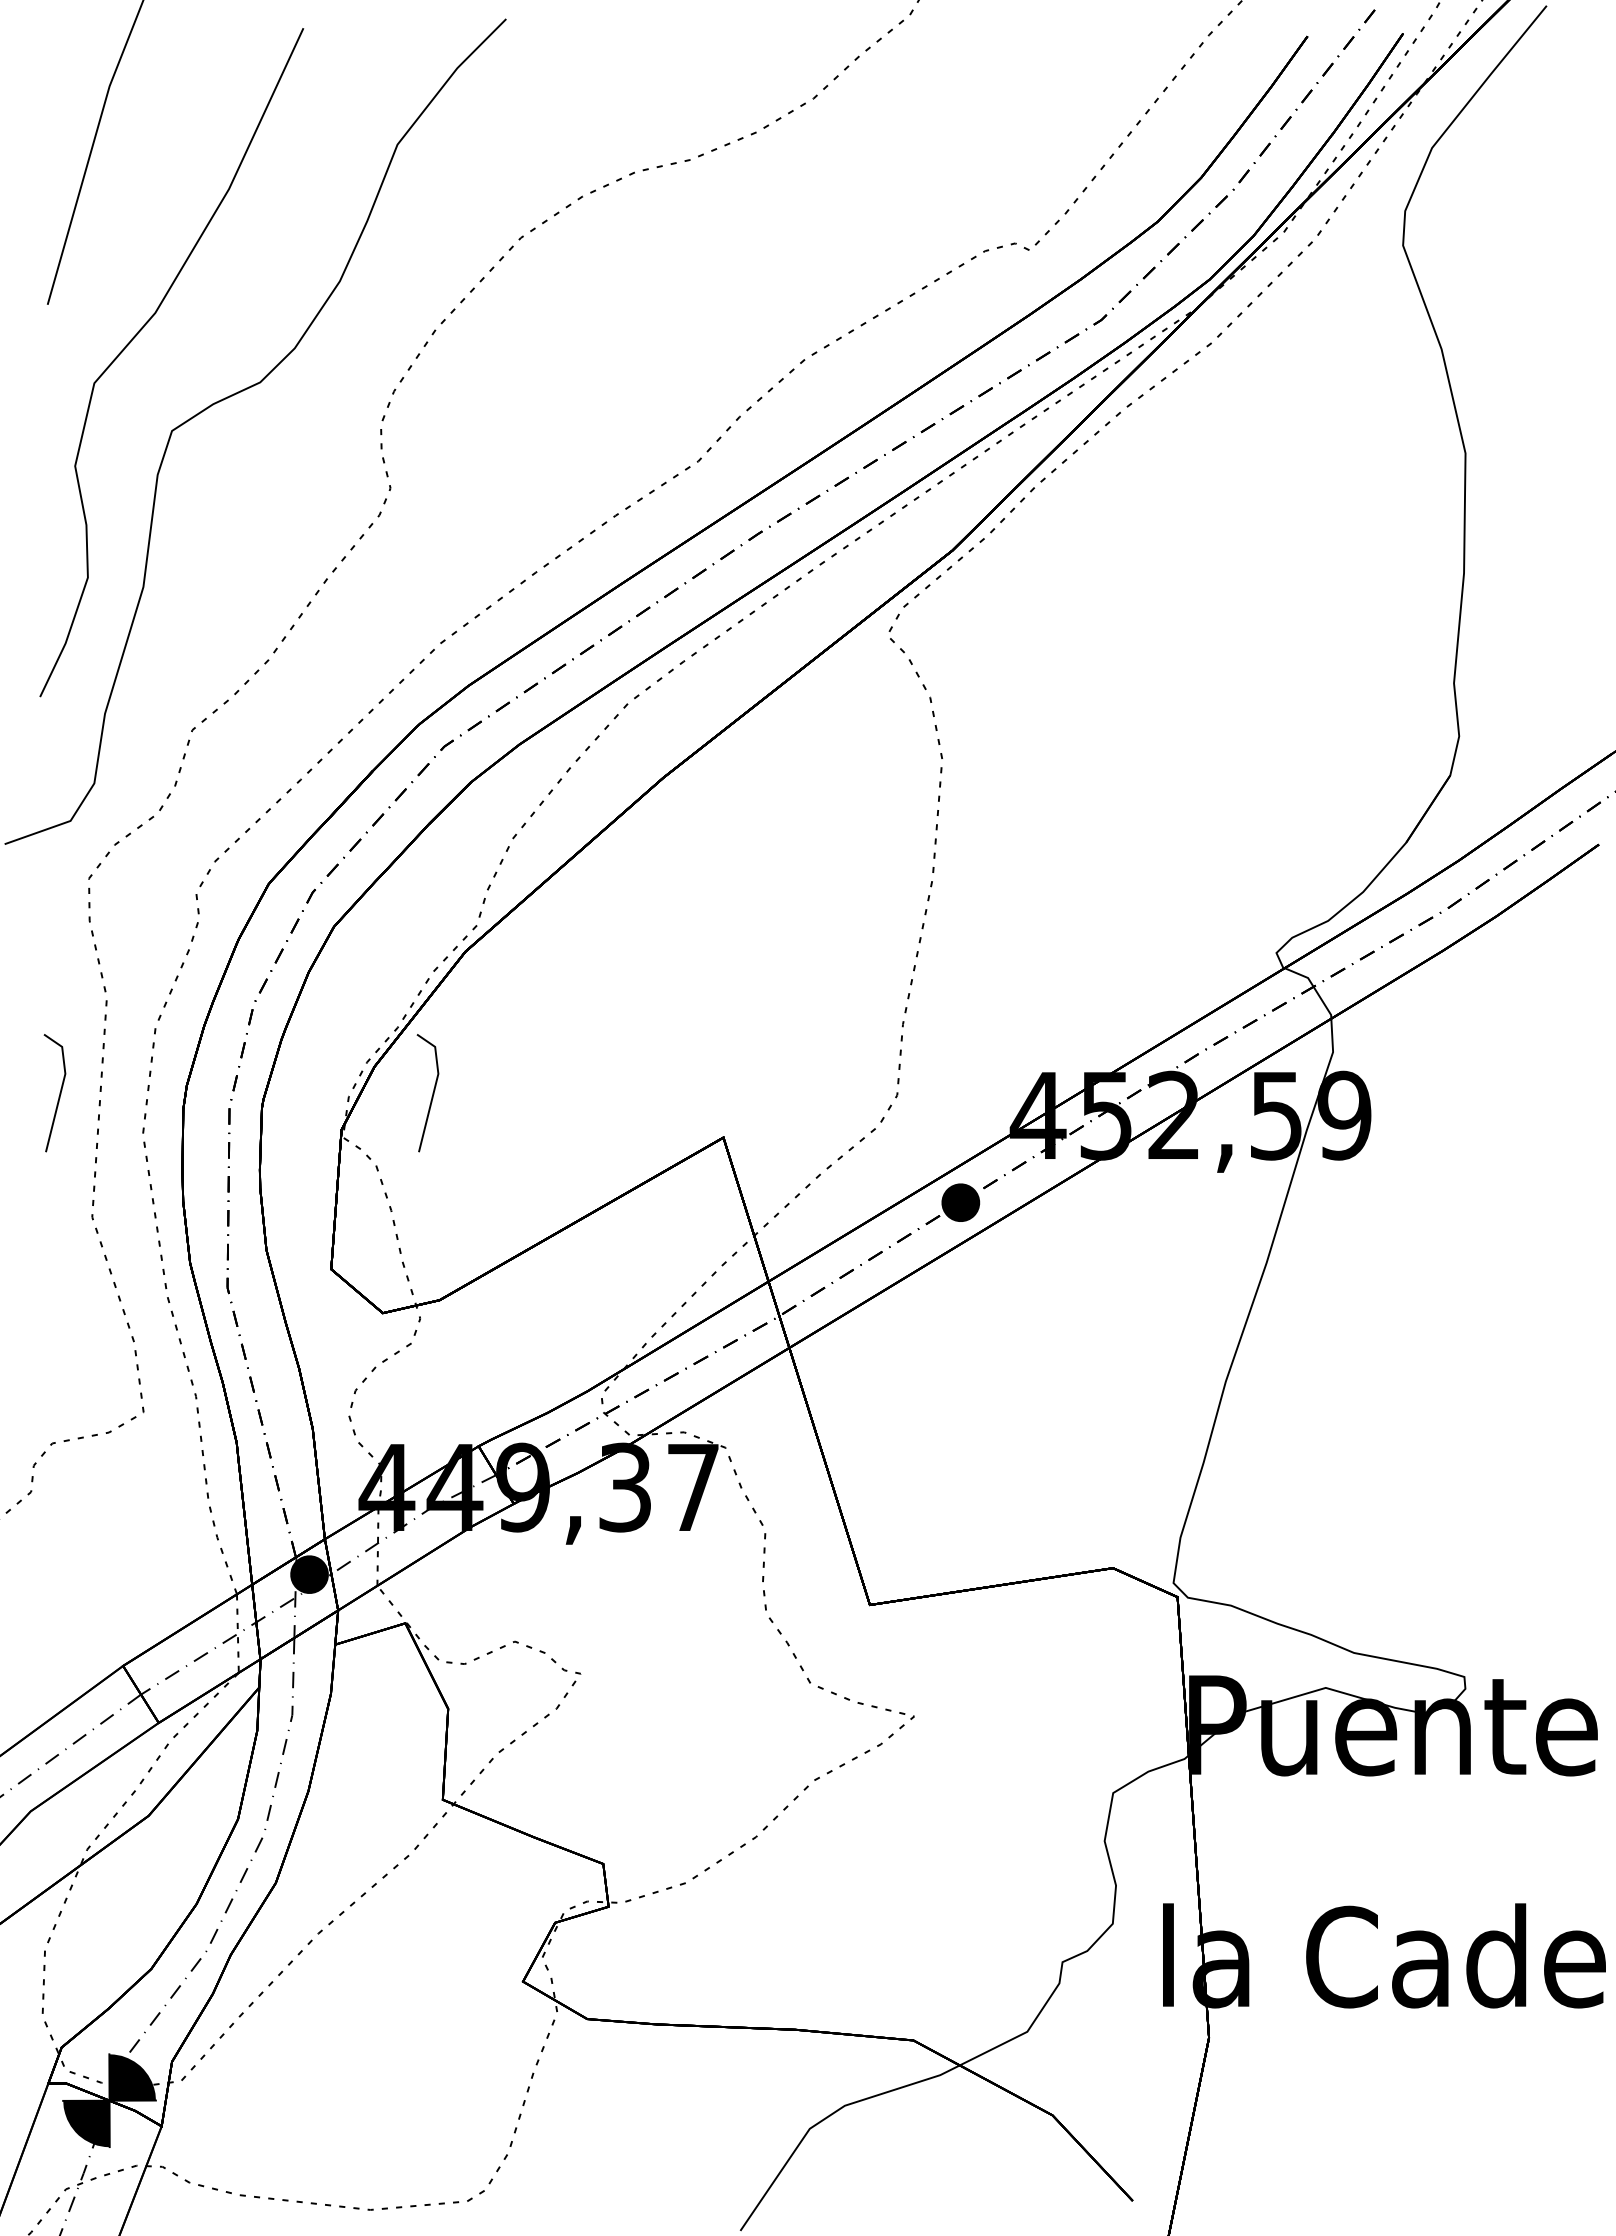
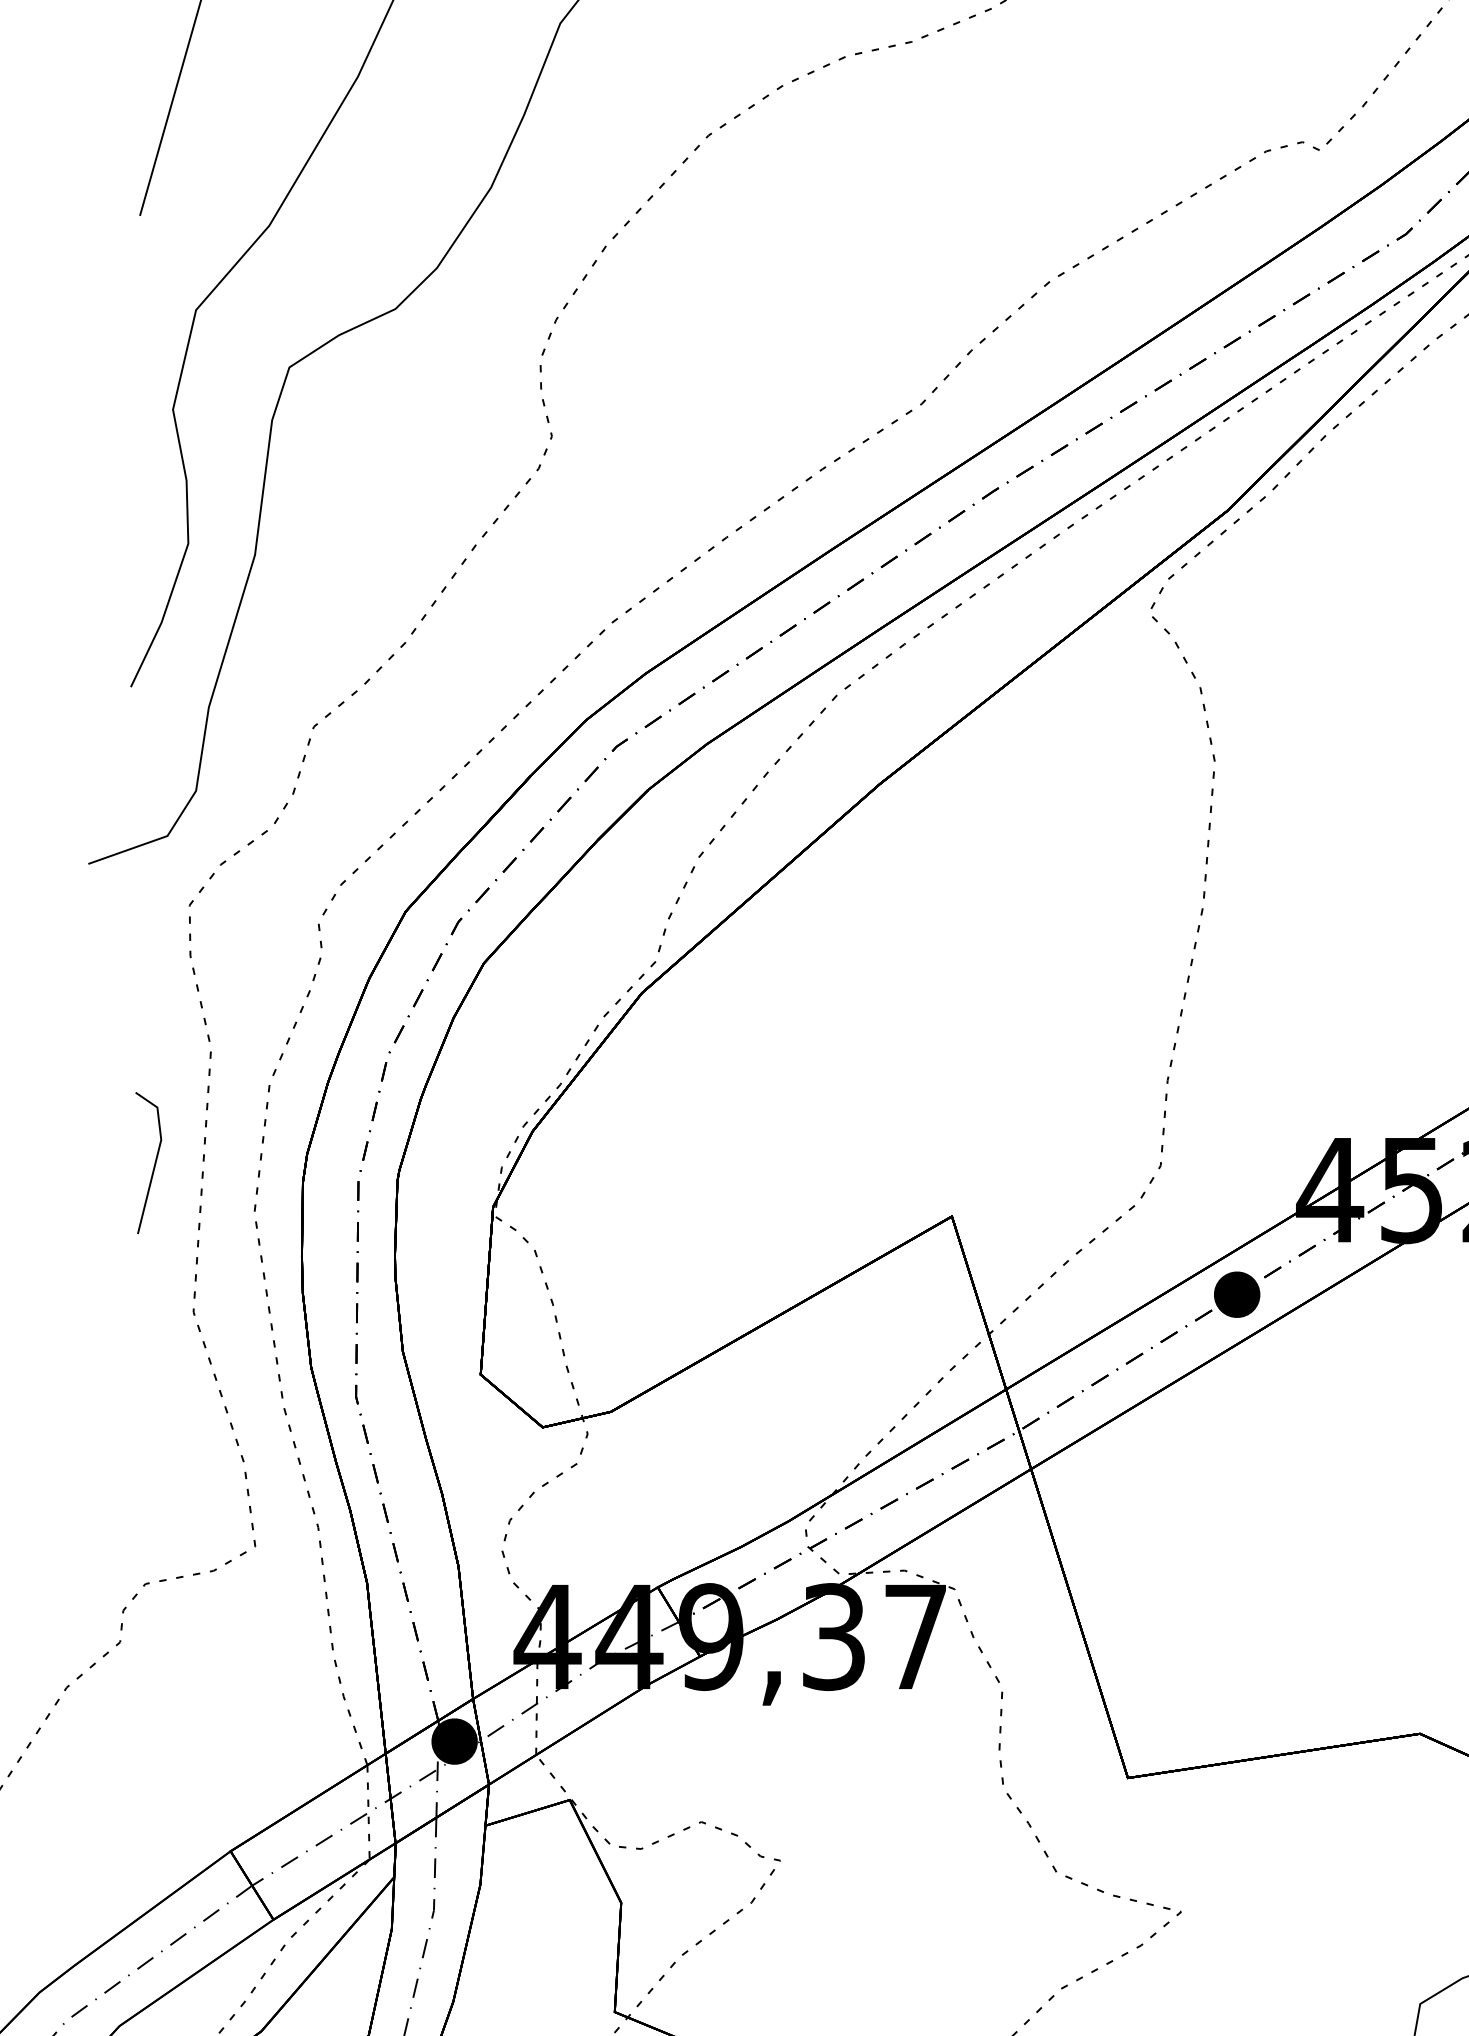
line: (432, 1093) -> (602, 1163), removed

